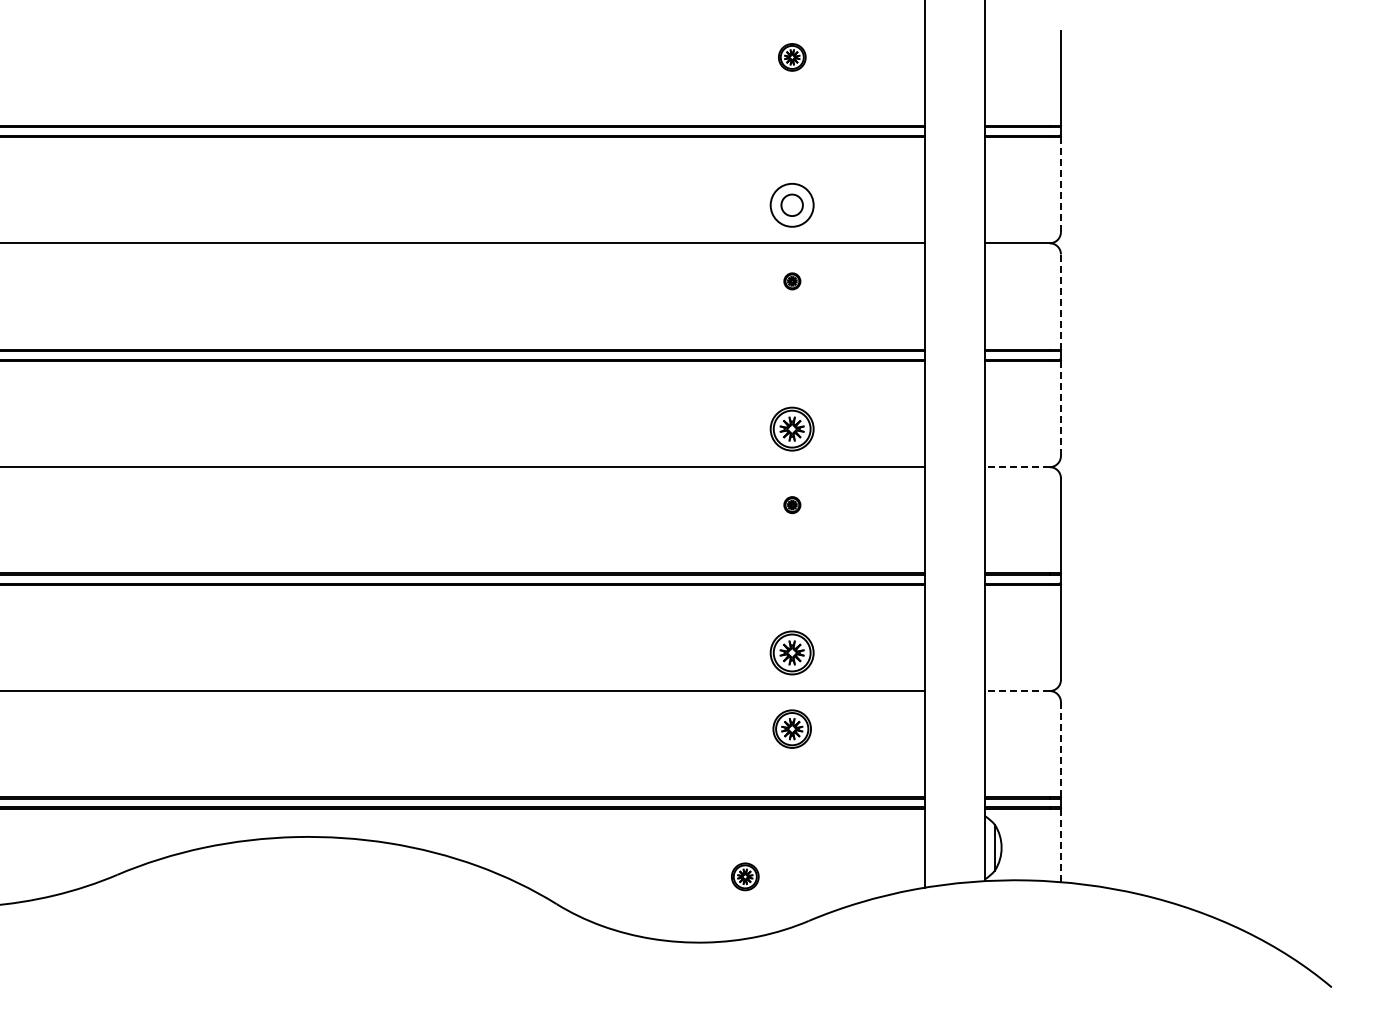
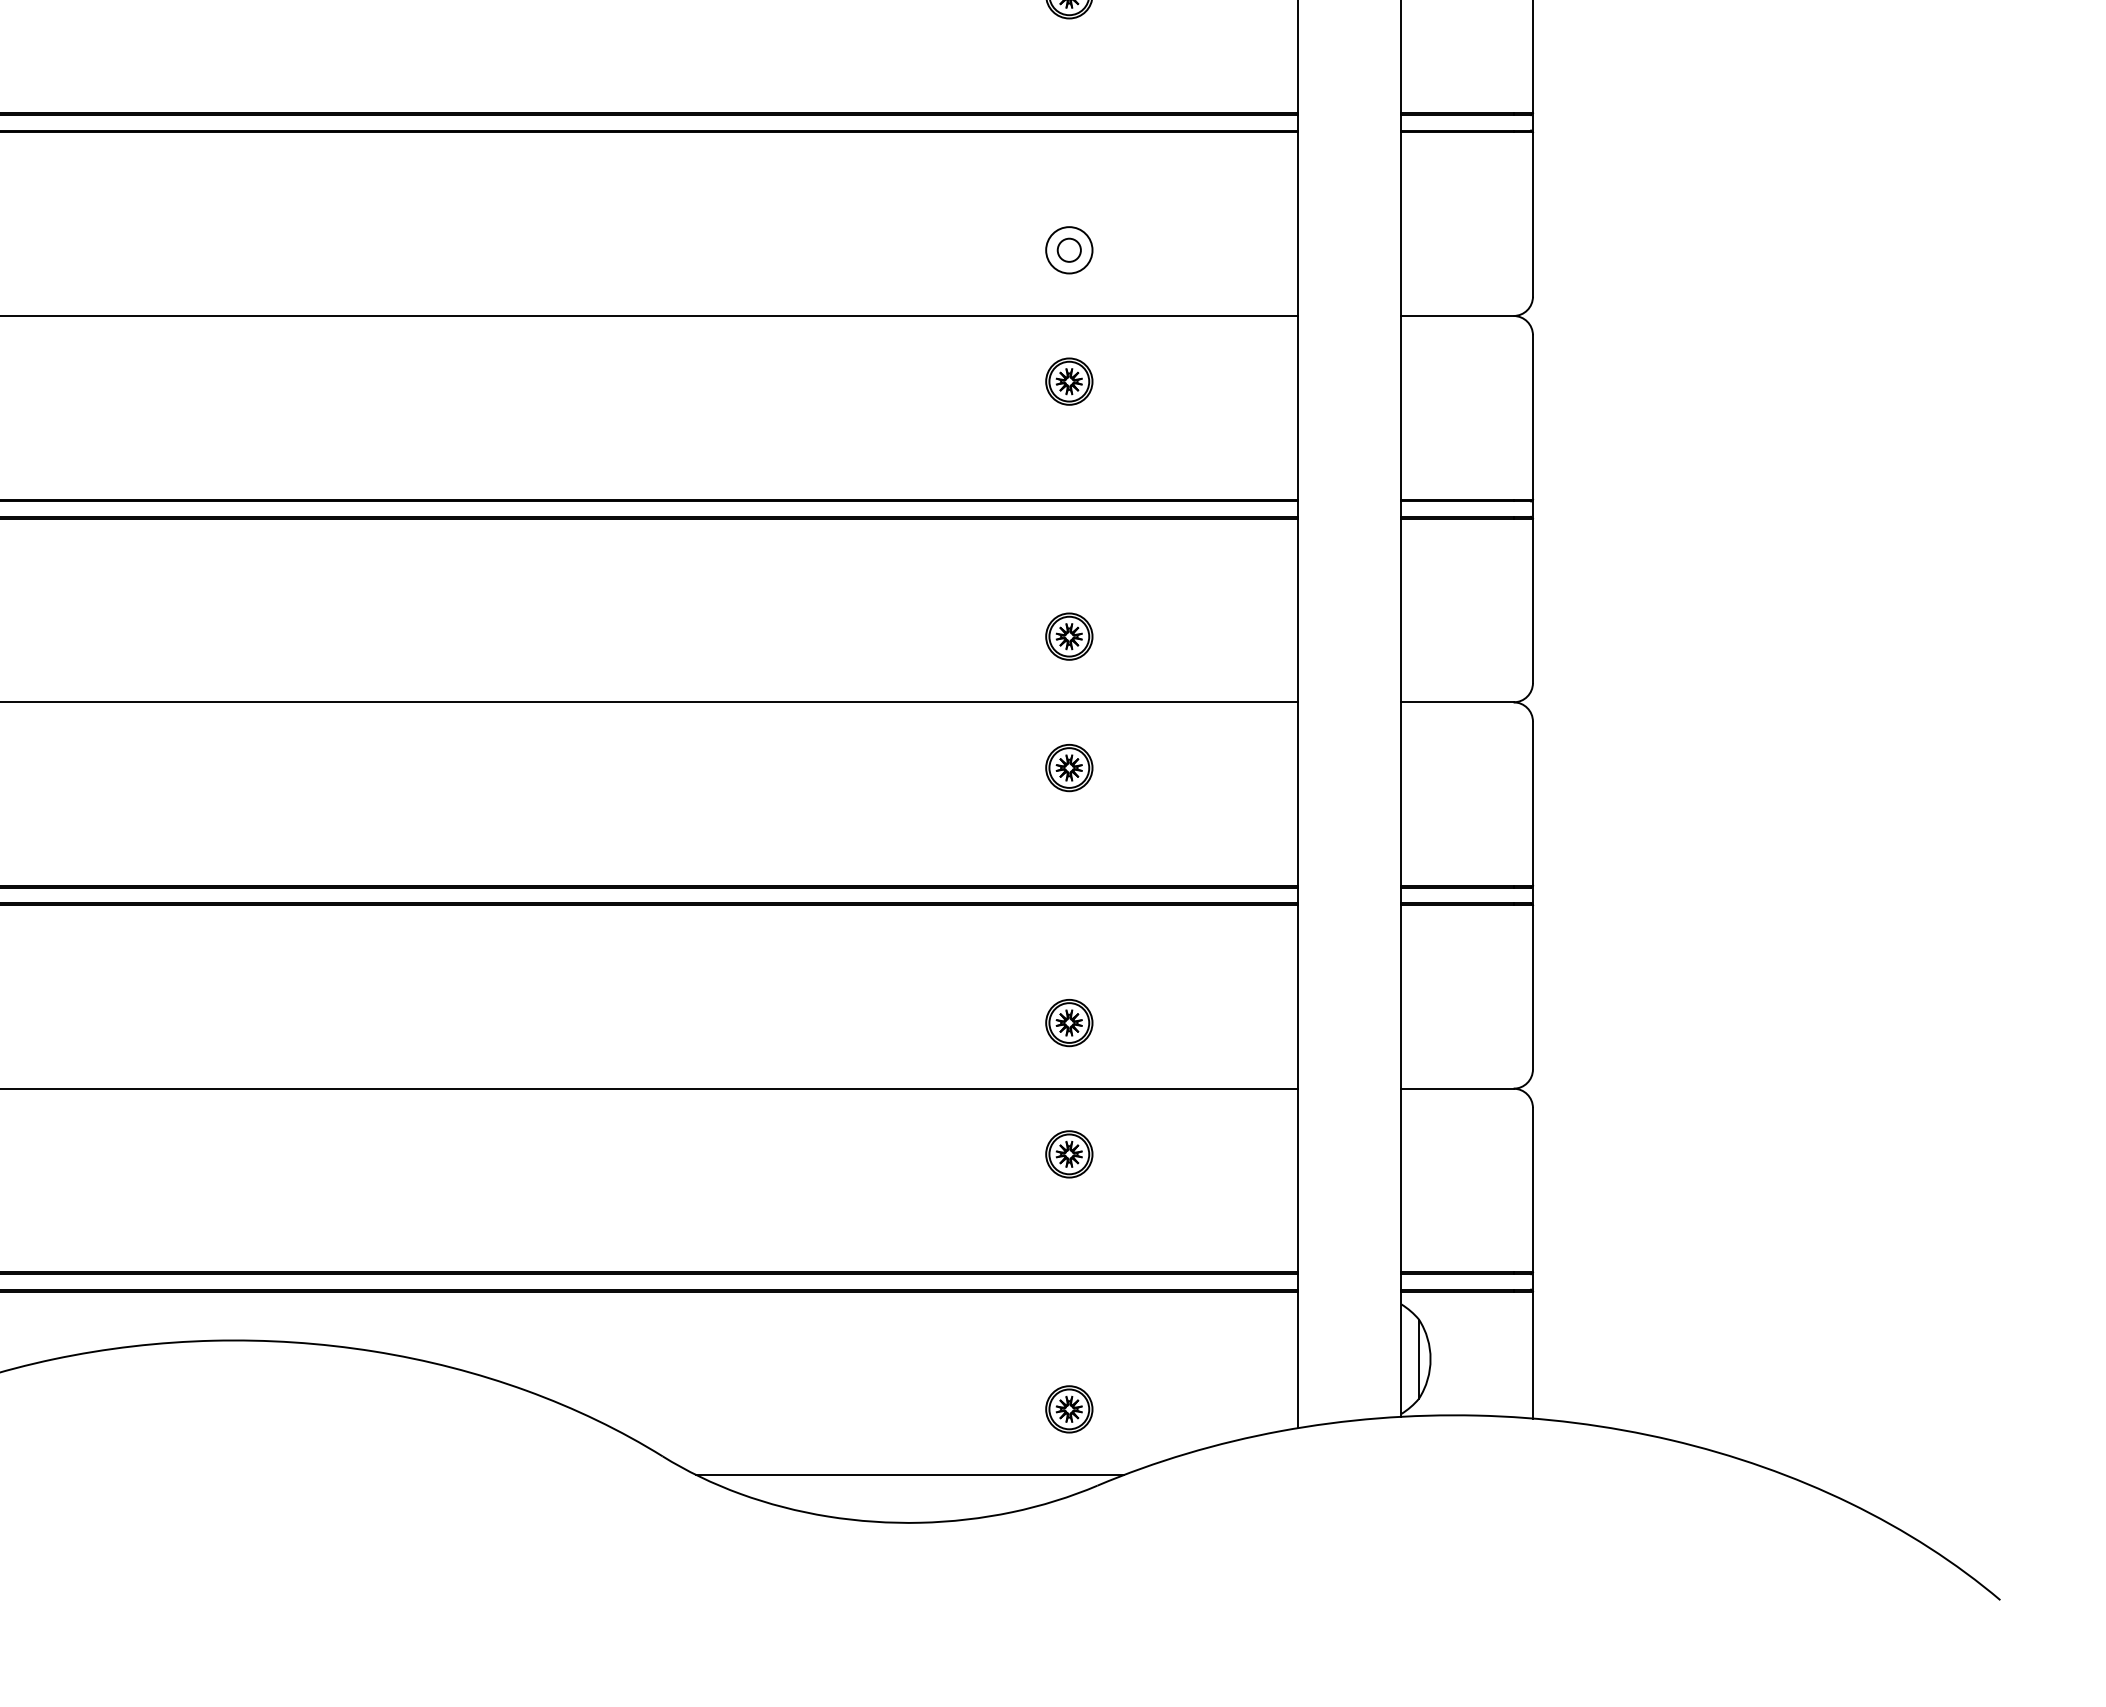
line: (1060, 184) -> (1532, 214), dashed -> solid
part: (792, 204) -> (1069, 249), size x0.62
part: (792, 281) -> (1069, 381), size x1.67
line: (1060, 302) -> (1532, 418), dashed -> solid
line: (1060, 408) -> (1532, 601), dashed -> solid
part: (792, 428) -> (1069, 635), size x0.62
line: (1017, 467) -> (1457, 702), dashed -> solid
part: (792, 504) -> (1069, 766), size x1.67
part: (792, 652) -> (1069, 1022), size x0.62
line: (1017, 691) -> (1457, 1089), dashed -> solid
part: (792, 728) -> (1069, 1153), size x0.71
line: (1060, 749) -> (1532, 1189), dashed -> solid
line: (1060, 845) -> (1532, 1355), dashed -> solid
part: (745, 876) -> (1069, 1408), moved
line: (699, 914) -> (909, 1474), added

